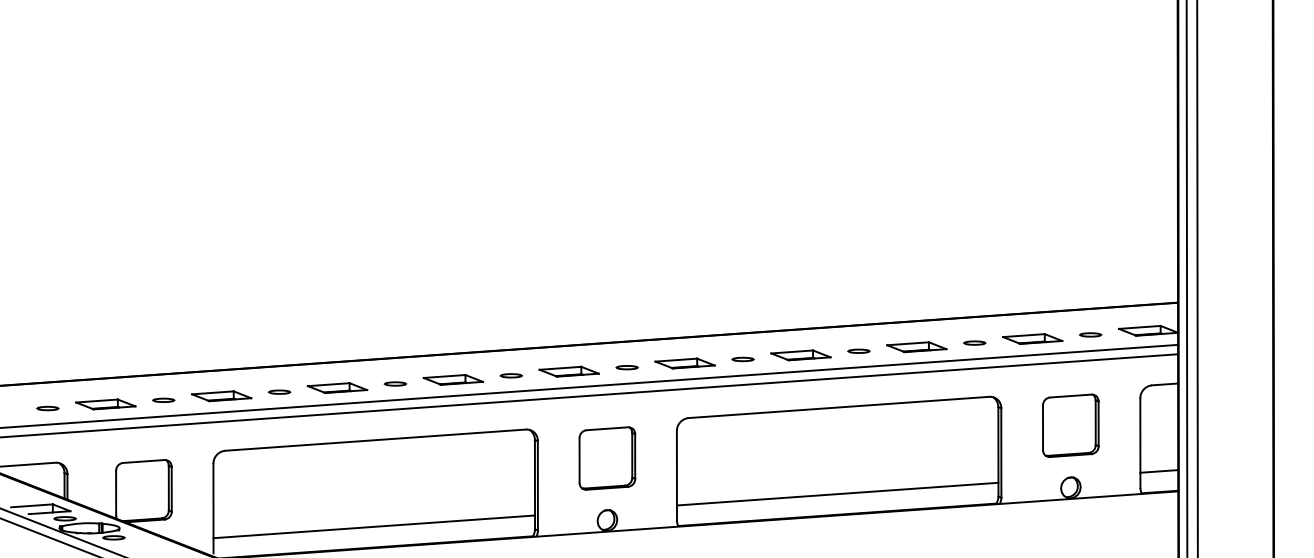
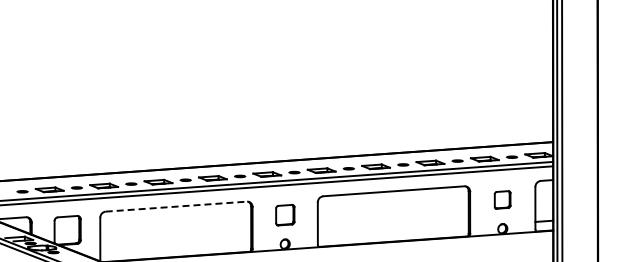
part: (1070, 424) -> (502, 199), size x0.6
line: (375, 439) -> (176, 206), solid -> dashed
part: (608, 456) -> (285, 214), size x0.7
line: (835, 493) -> (392, 231), removed
line: (373, 527) -> (175, 247), removed

